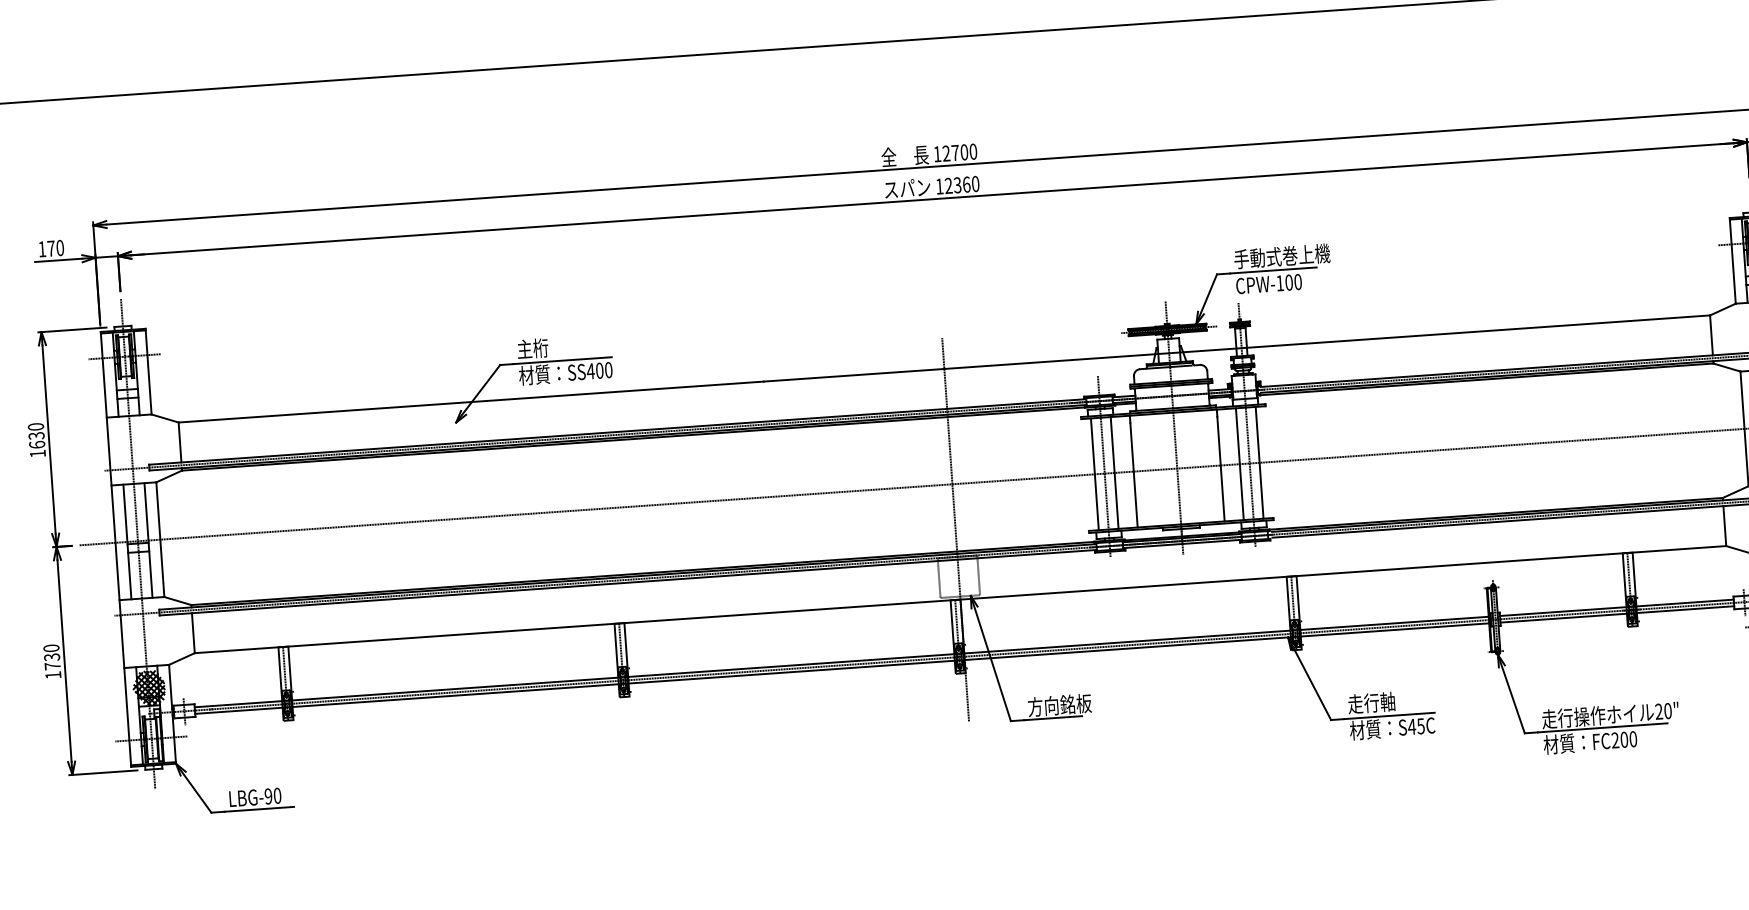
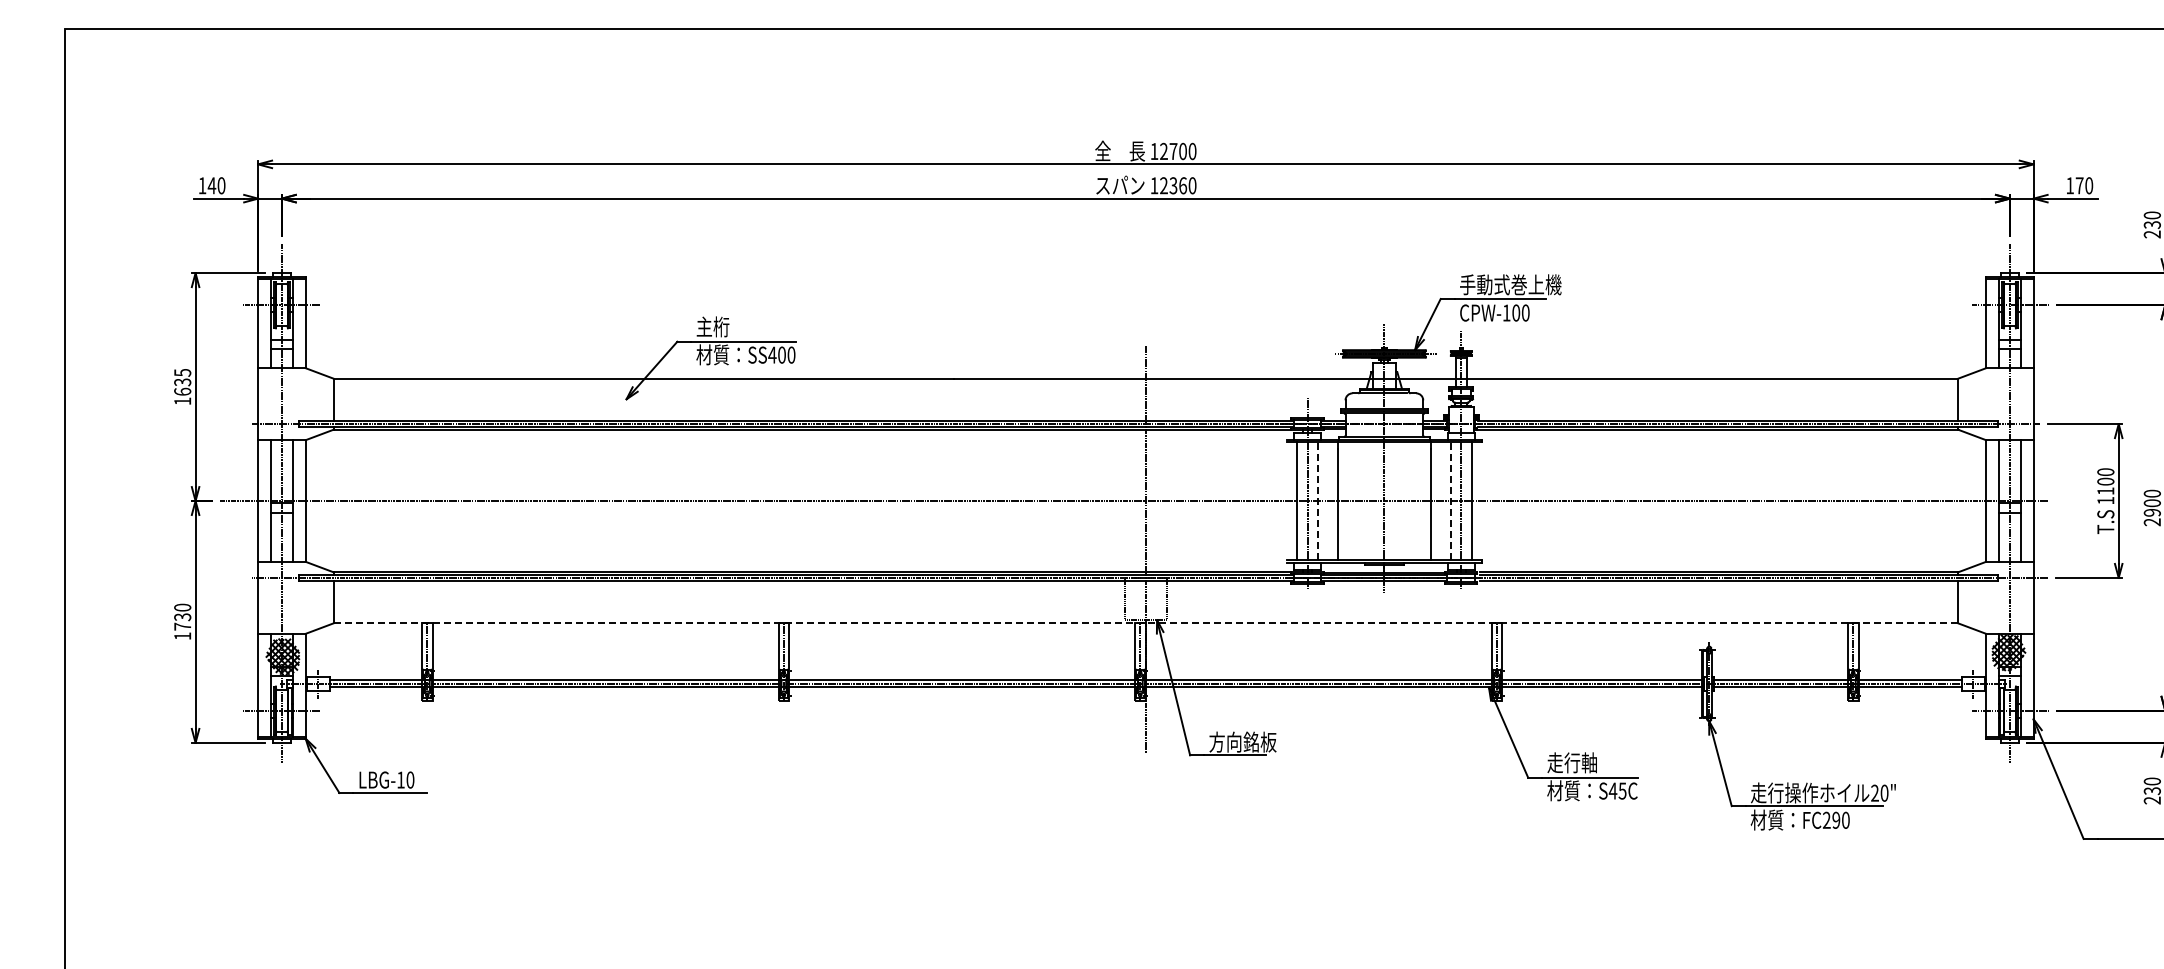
text: (50, 248) -> (211, 185), 170 -> 140
text: (35, 426) -> (182, 372), 1630 -> 1635
line: (1239, 463) -> (1450, 500), solid -> dashed
line: (1114, 472) -> (1317, 500), solid -> dashed
line: (960, 599) -> (1145, 623), solid -> dashed
text: (1624, 739) -> (1836, 820), FC200 -> FC290
text: (268, 795) -> (400, 779), LBG-90 -> LBG-10

